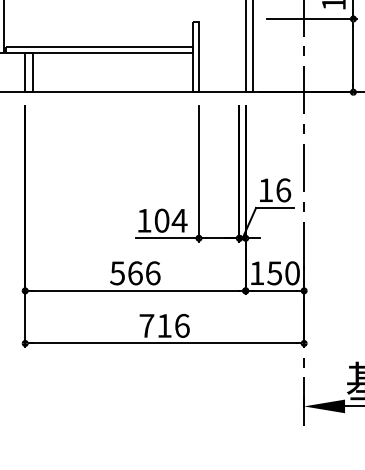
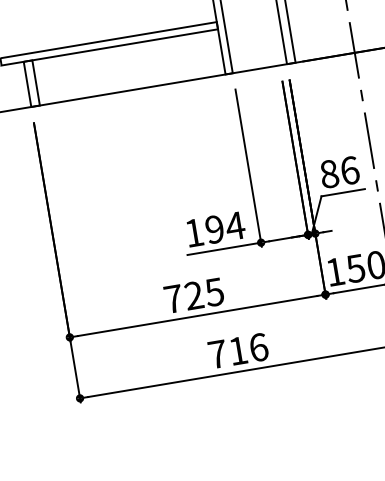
text: (265, 190) -> (329, 174), 16 -> 86
text: (161, 220) -> (214, 229), 104 -> 194
text: (135, 273) -> (194, 295), 566 -> 725

